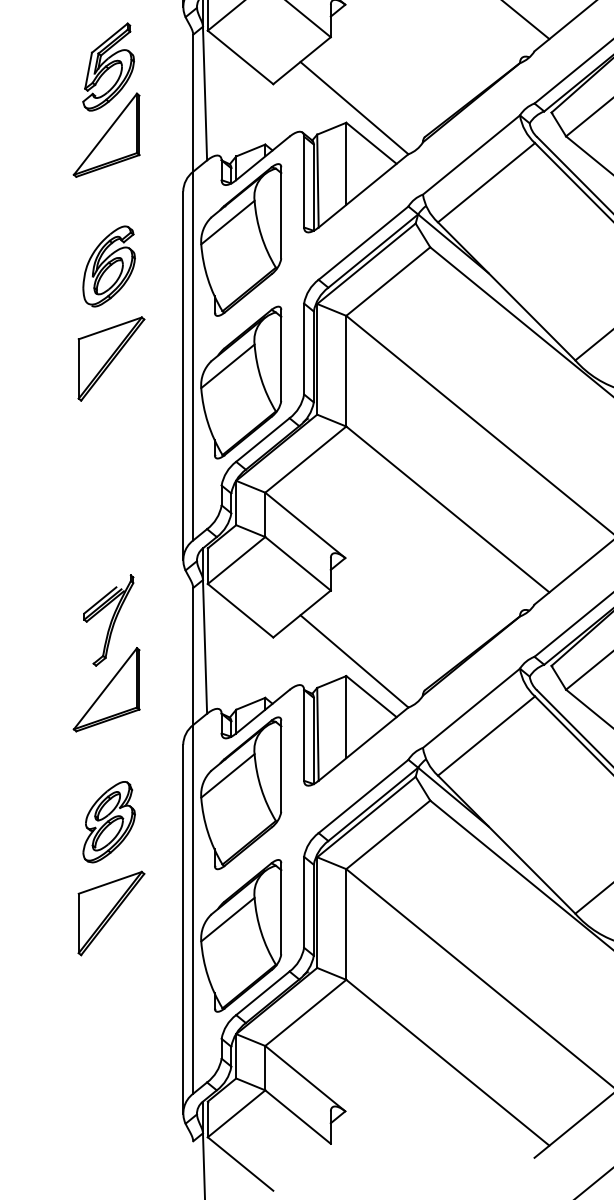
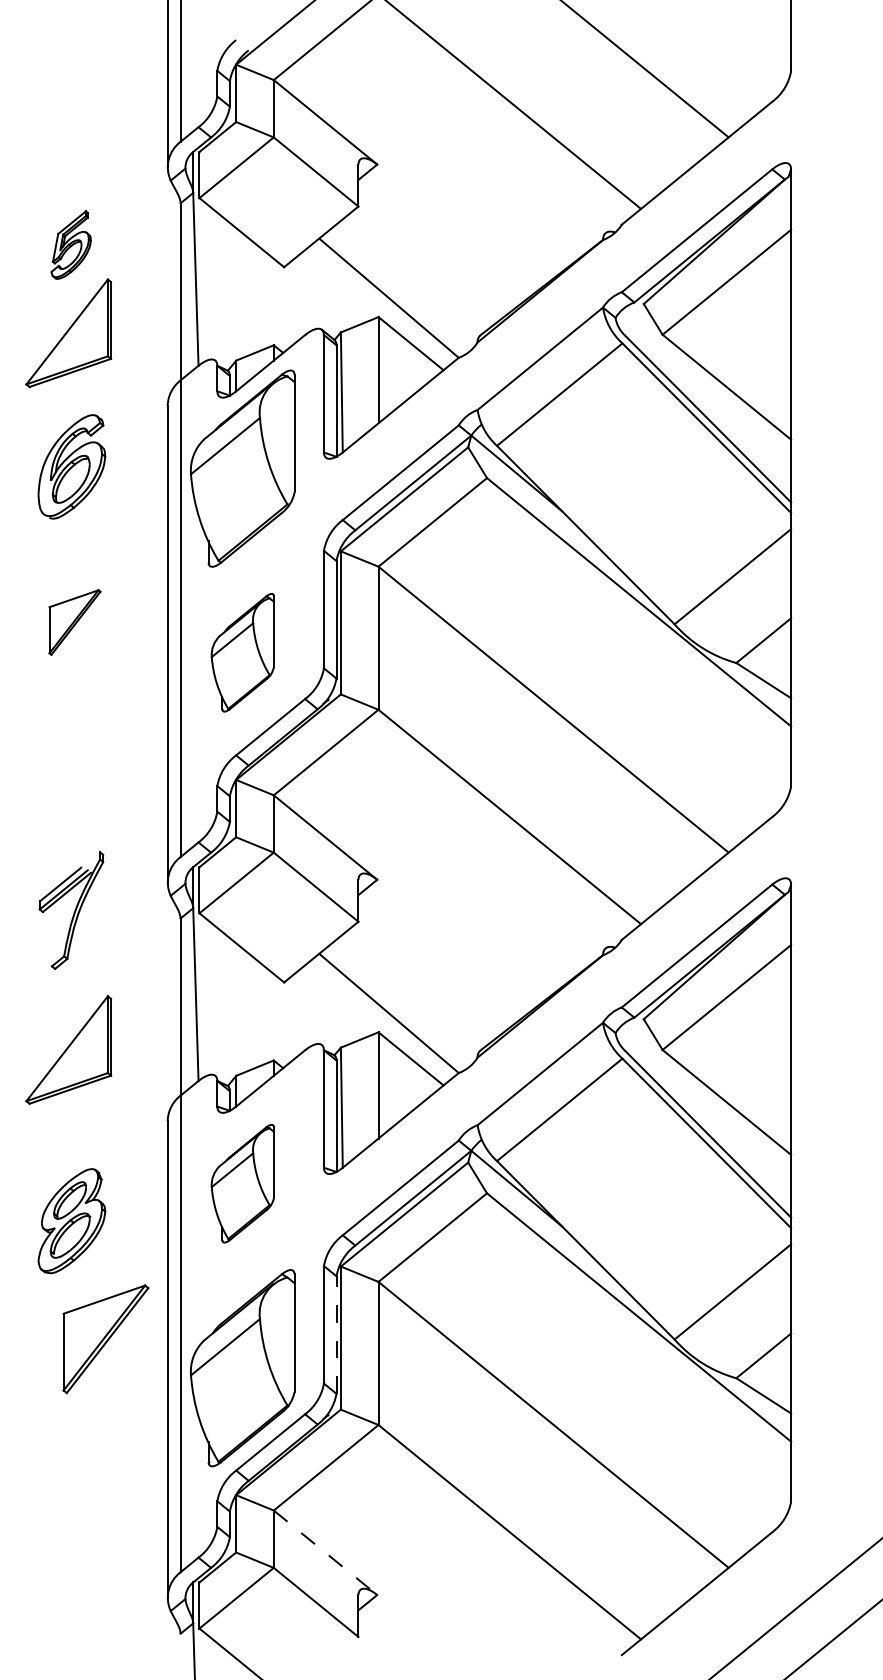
part: (108, 66) -> (70, 244), size x0.6
part: (108, 266) -> (71, 466), moved
part: (111, 359) -> (74, 622), size x0.6
part: (241, 382) -> (242, 652), size x0.6
part: (108, 620) -> (71, 910), moved
part: (241, 793) -> (242, 1183), size x0.6
line: (313, 910) -> (336, 1335), solid -> dashed
part: (111, 913) -> (105, 1339), moved
line: (305, 1078) -> (325, 1552), solid -> dashed

